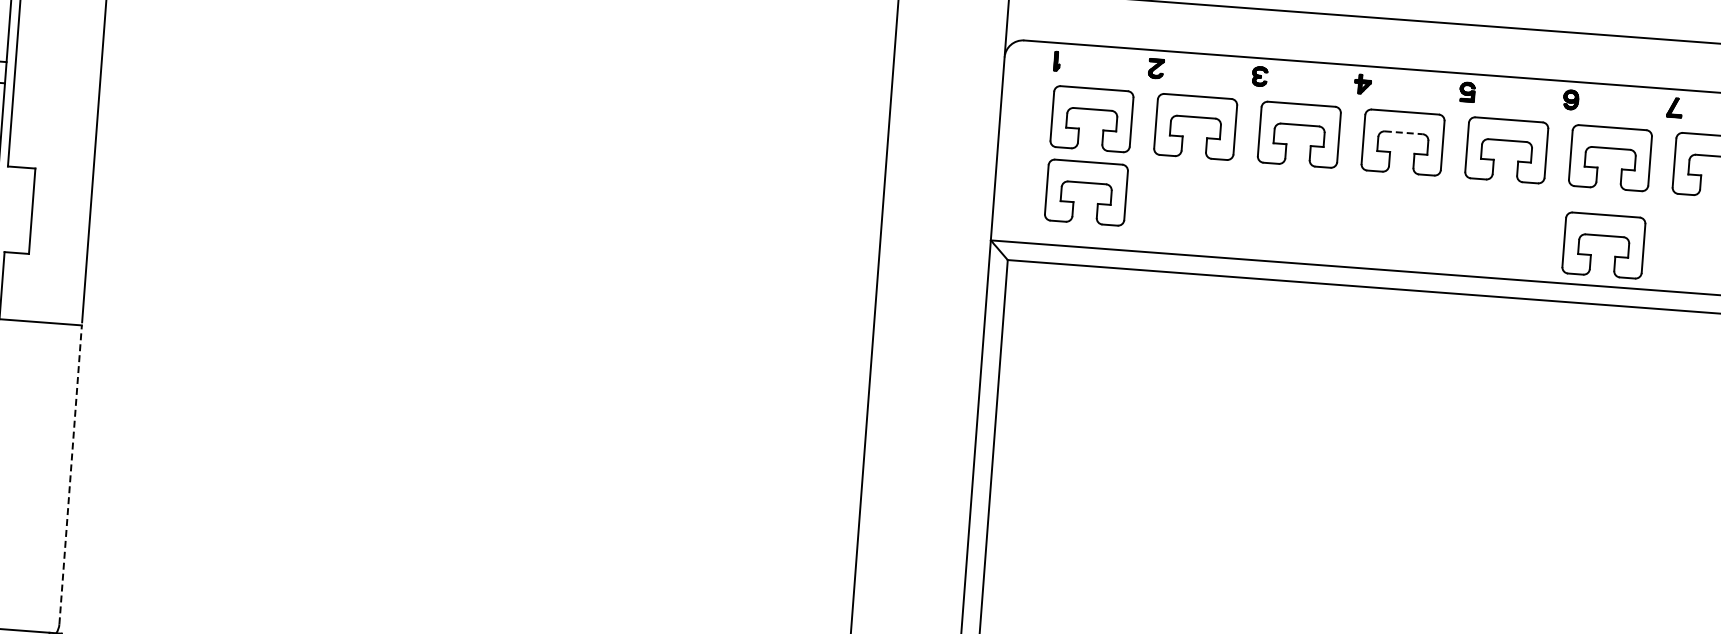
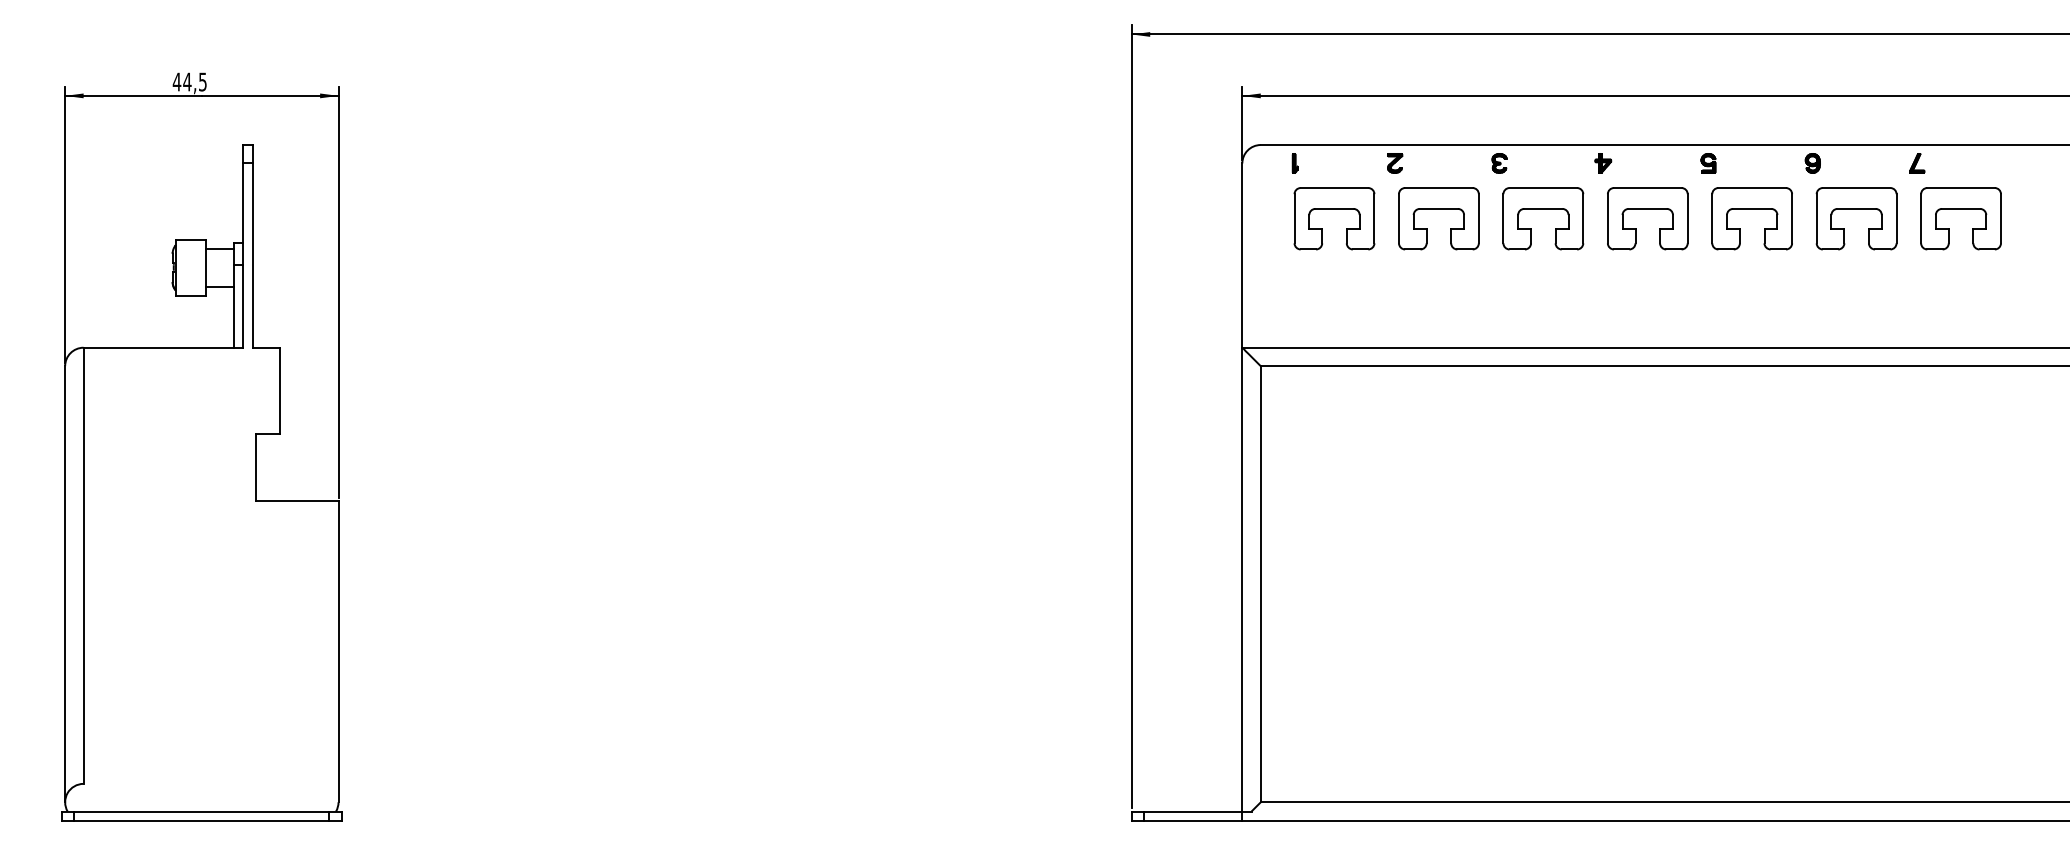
line: (1404, 132) -> (1648, 208), dashed -> solid
part: (1087, 183) -> (1334, 283), removed
part: (1604, 236) -> (1856, 297), removed
line: (70, 474) -> (338, 651), dashed -> solid

